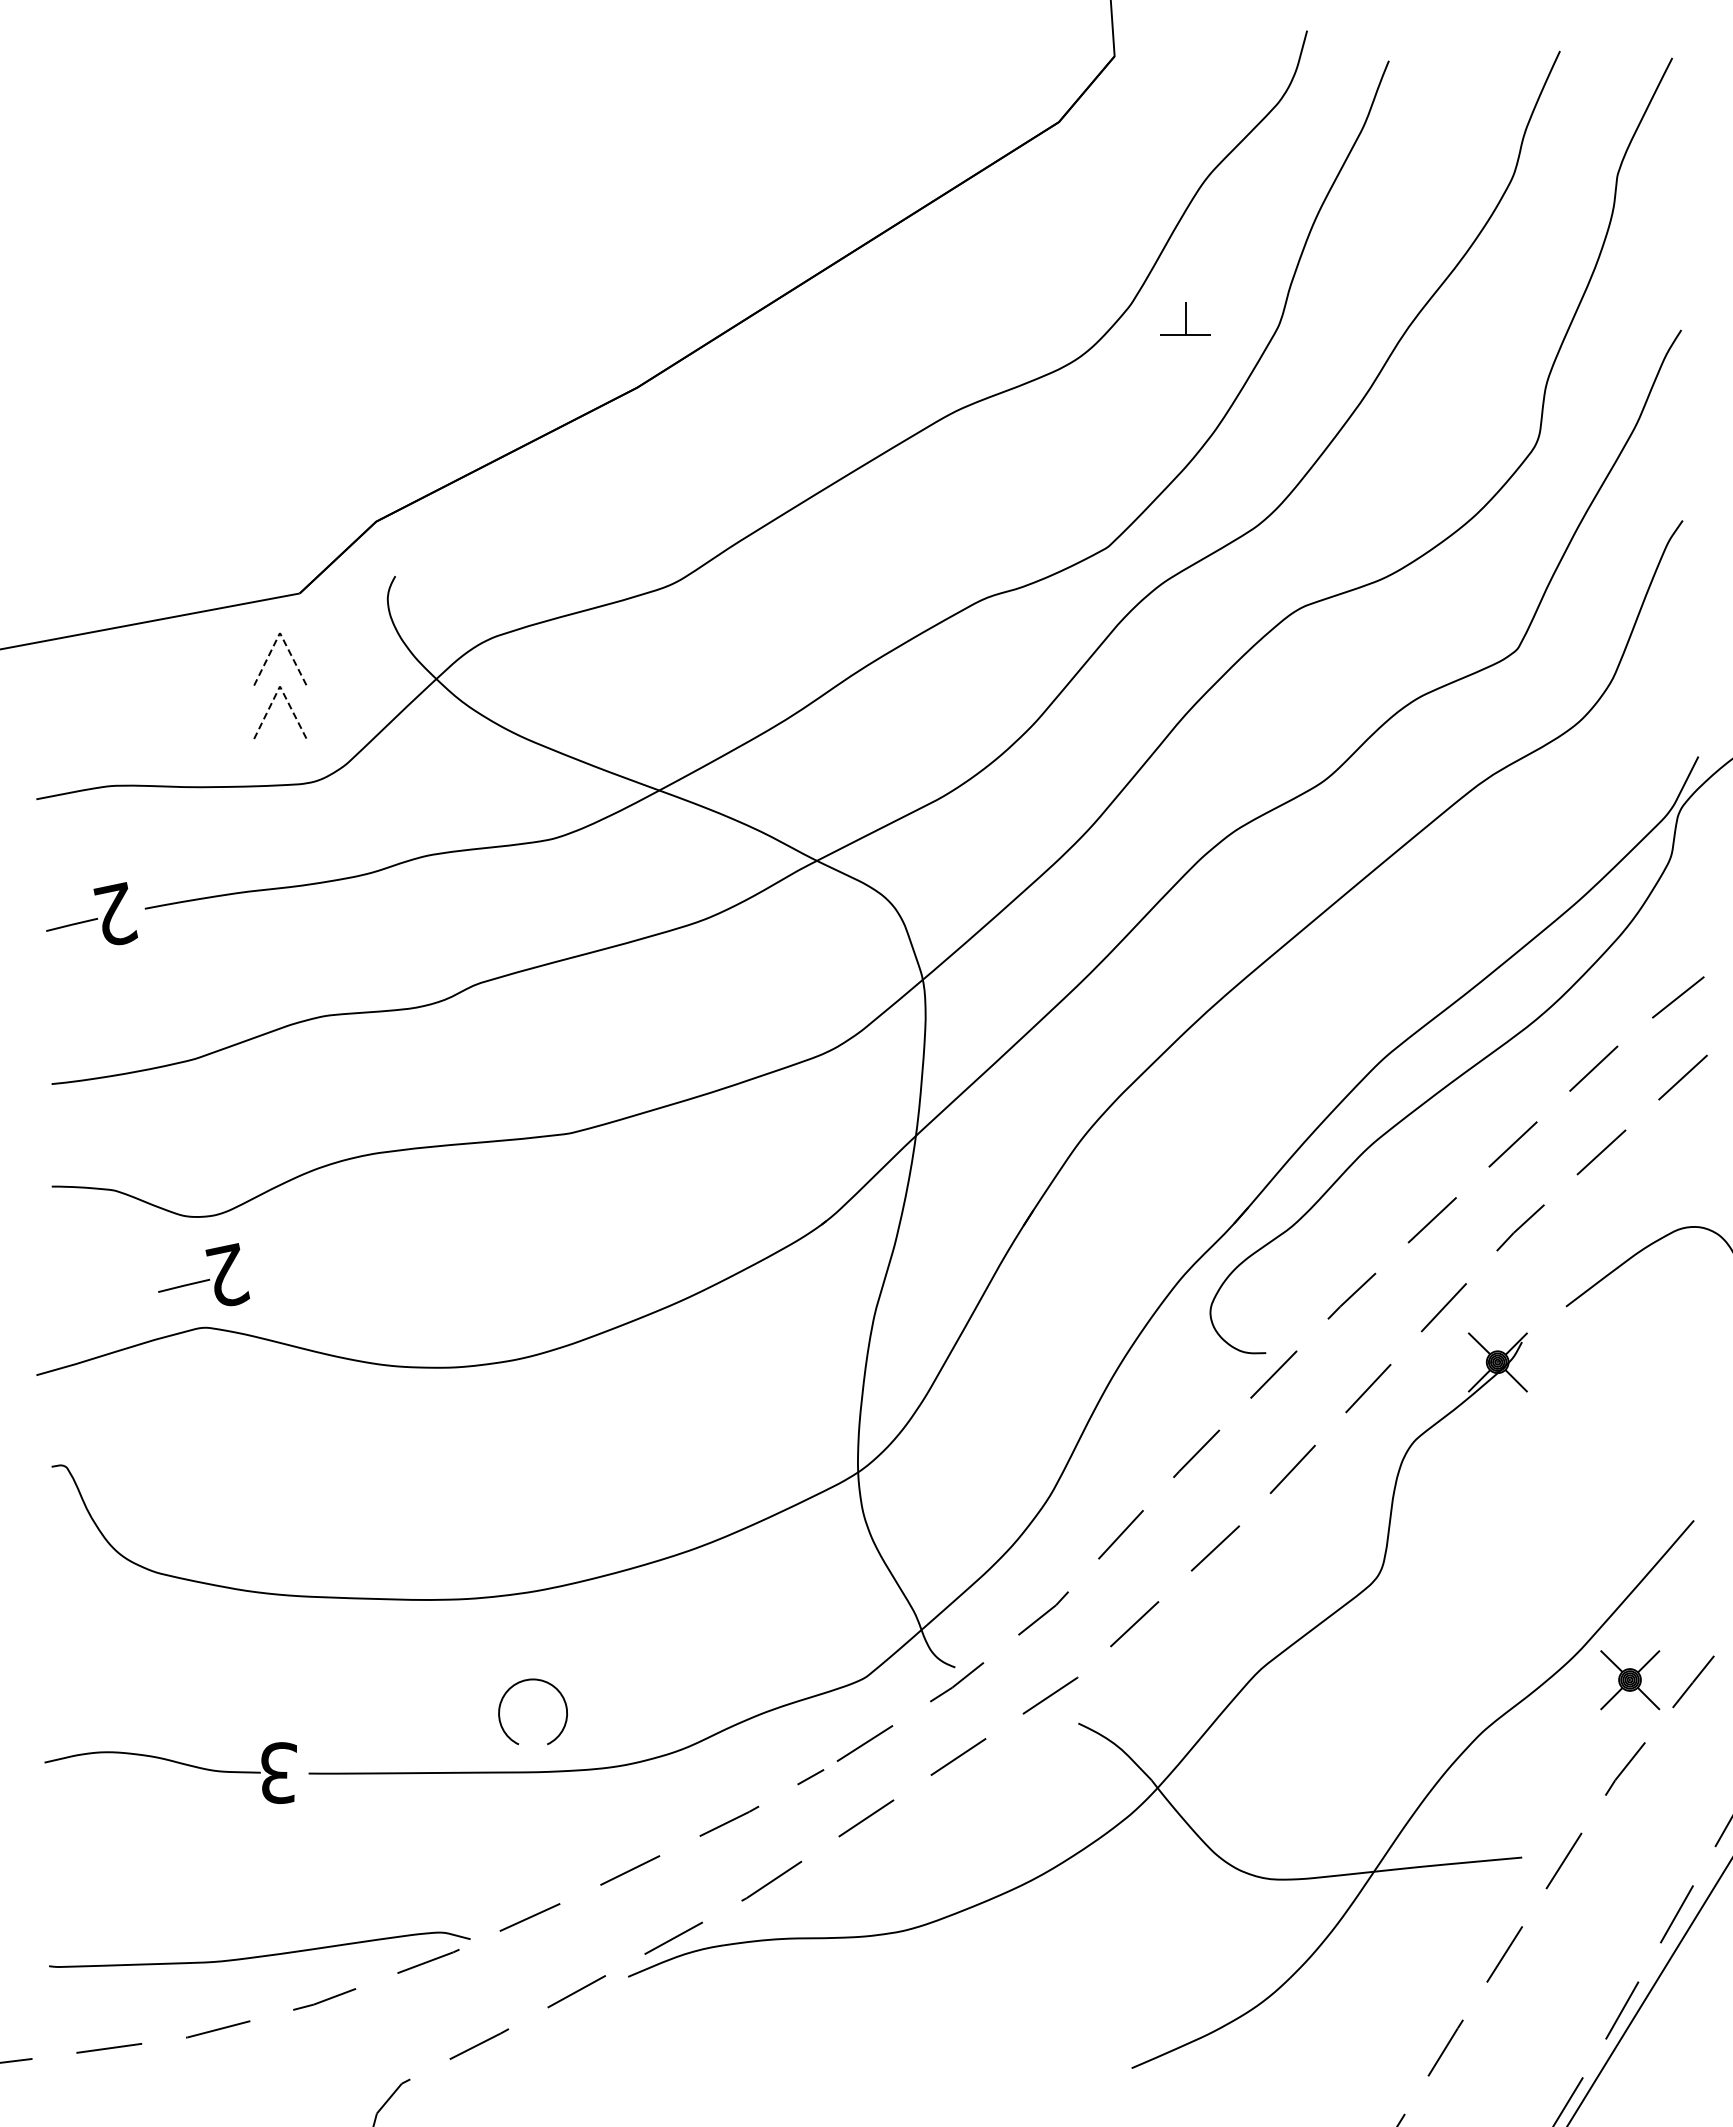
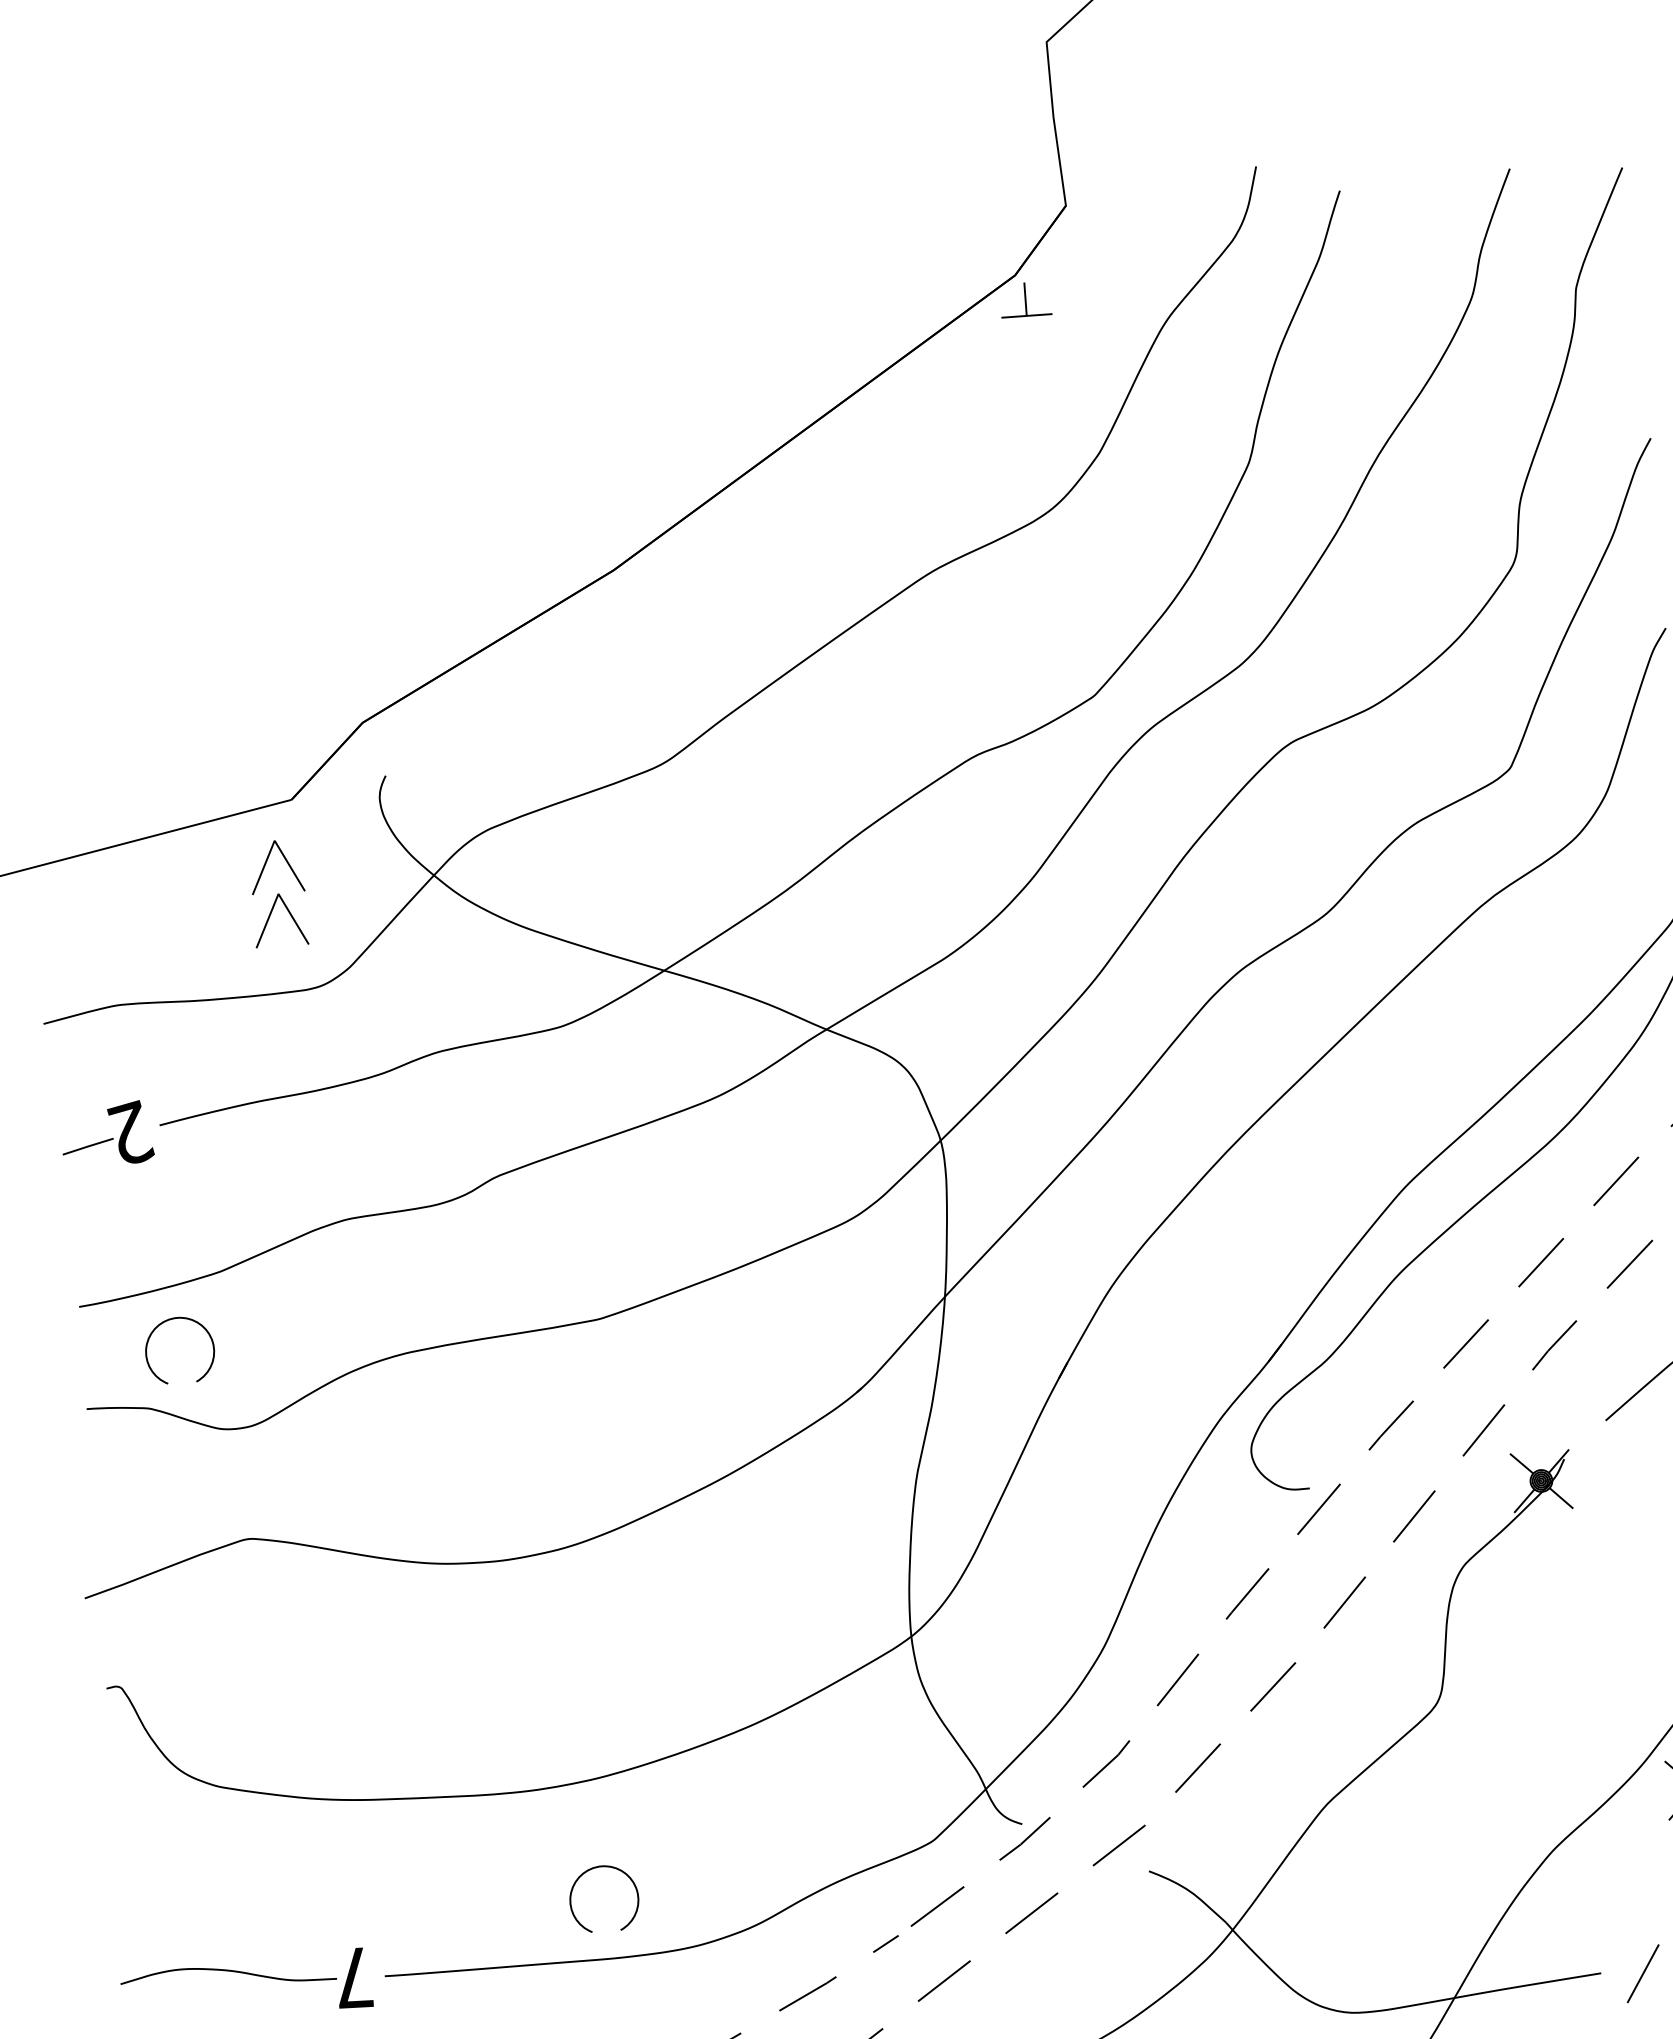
part: (1185, 318) -> (1025, 299), moved
line: (280, 633) -> (275, 841), dashed -> solid
line: (280, 686) -> (279, 893), dashed -> solid
arc: (160, 1105) -> (189, 1320), added
part: (203, 1274) -> (244, 1485), removed
text: (278, 1772) -> (354, 1977), 3 -> 7

